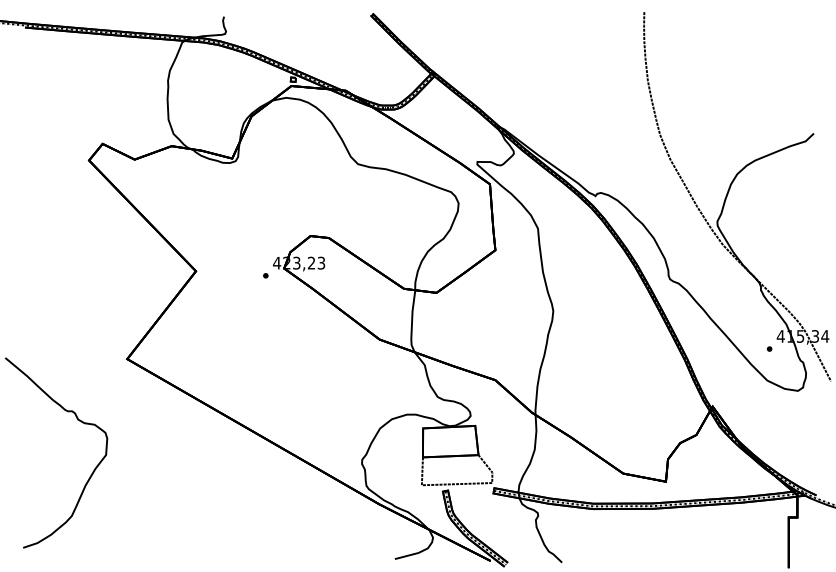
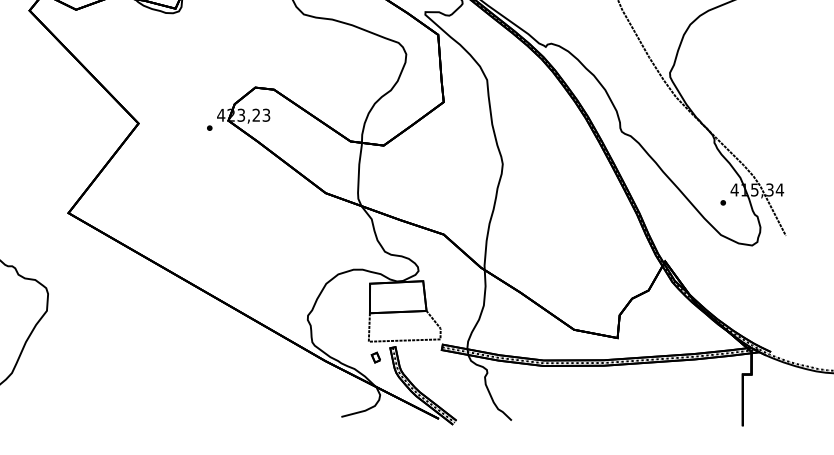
part: (428, 500) -> (375, 357), added

